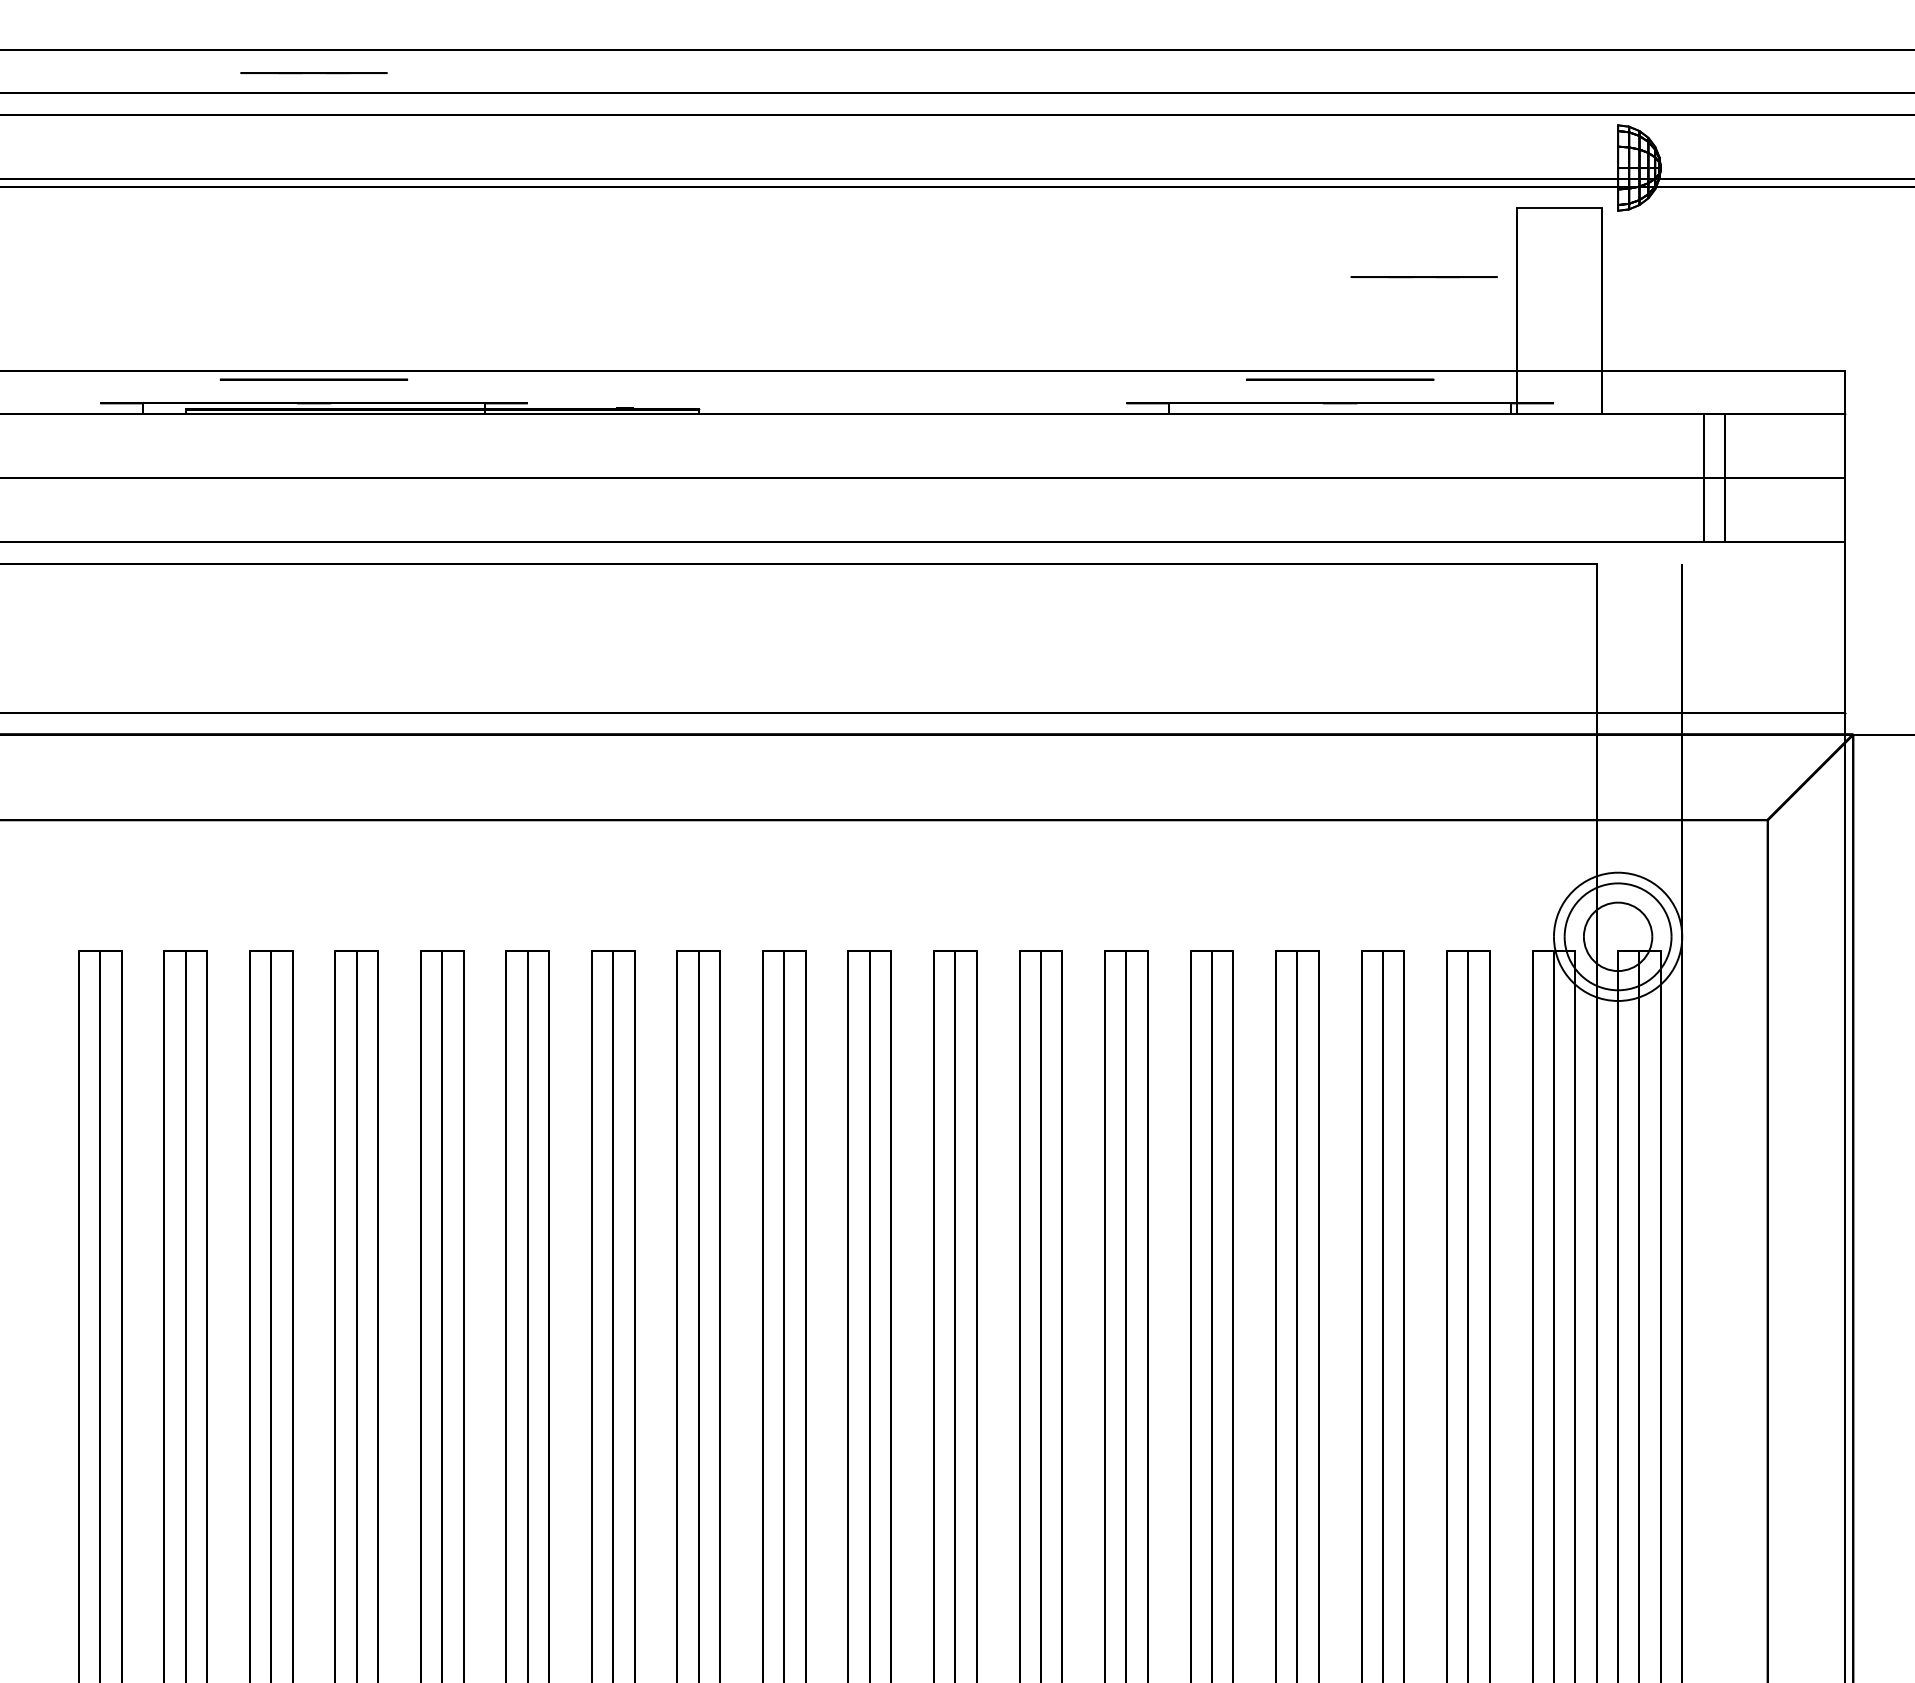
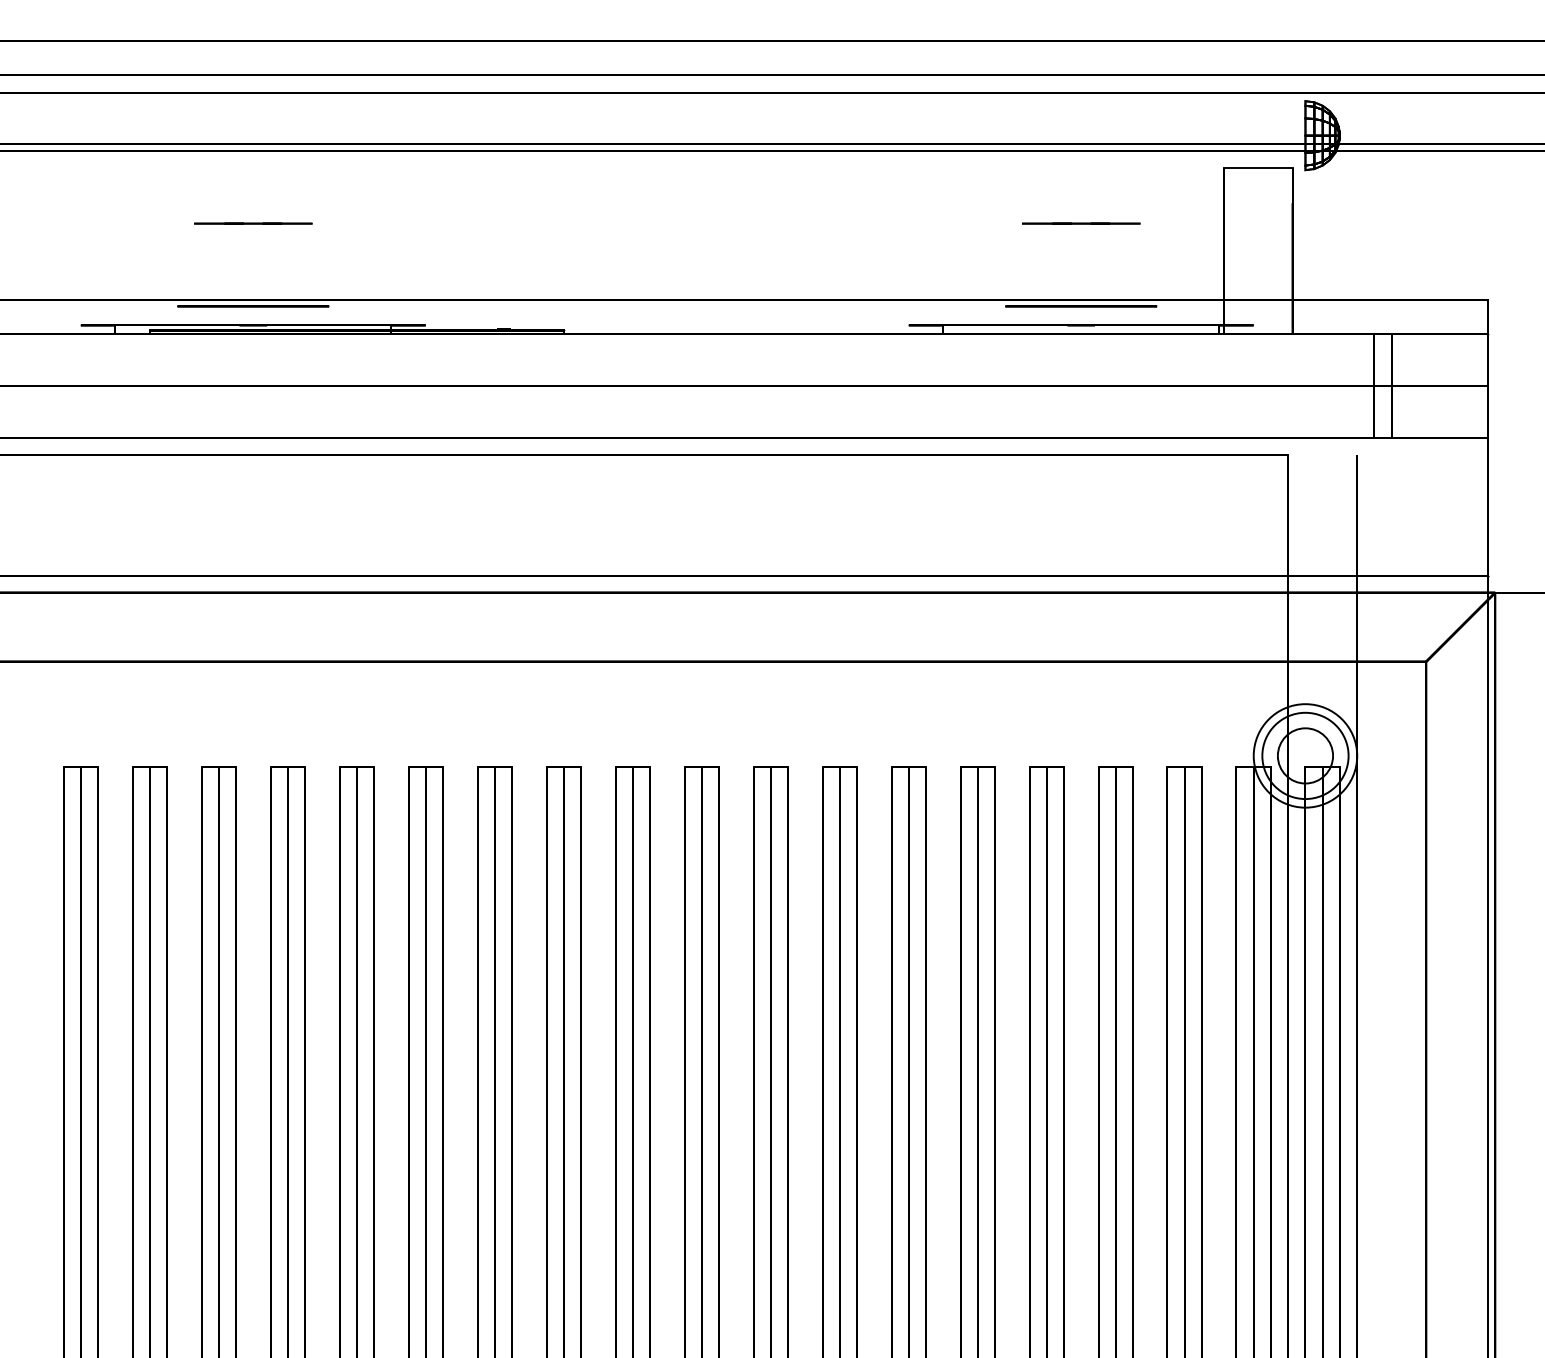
line: (313, 73) -> (252, 223), moved
line: (1423, 277) -> (1080, 223), moved

